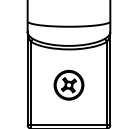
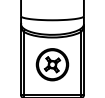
part: (69, 84) -> (52, 64), size x1.43

